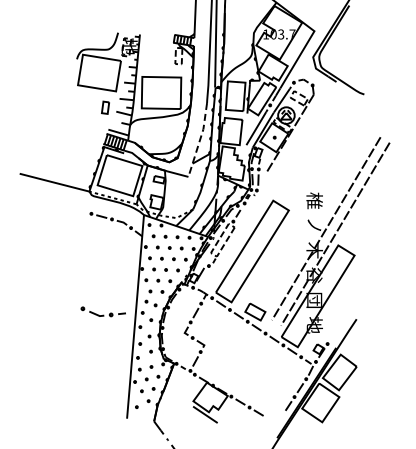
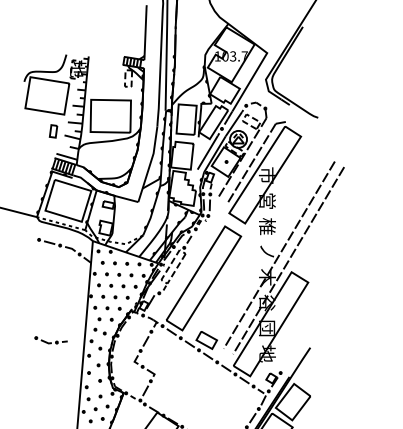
line: (199, 140) -> (149, 164), dashed -> solid
part: (311, 147) -> (264, 172), added
part: (102, 312) -> (50, 340), size x0.71

